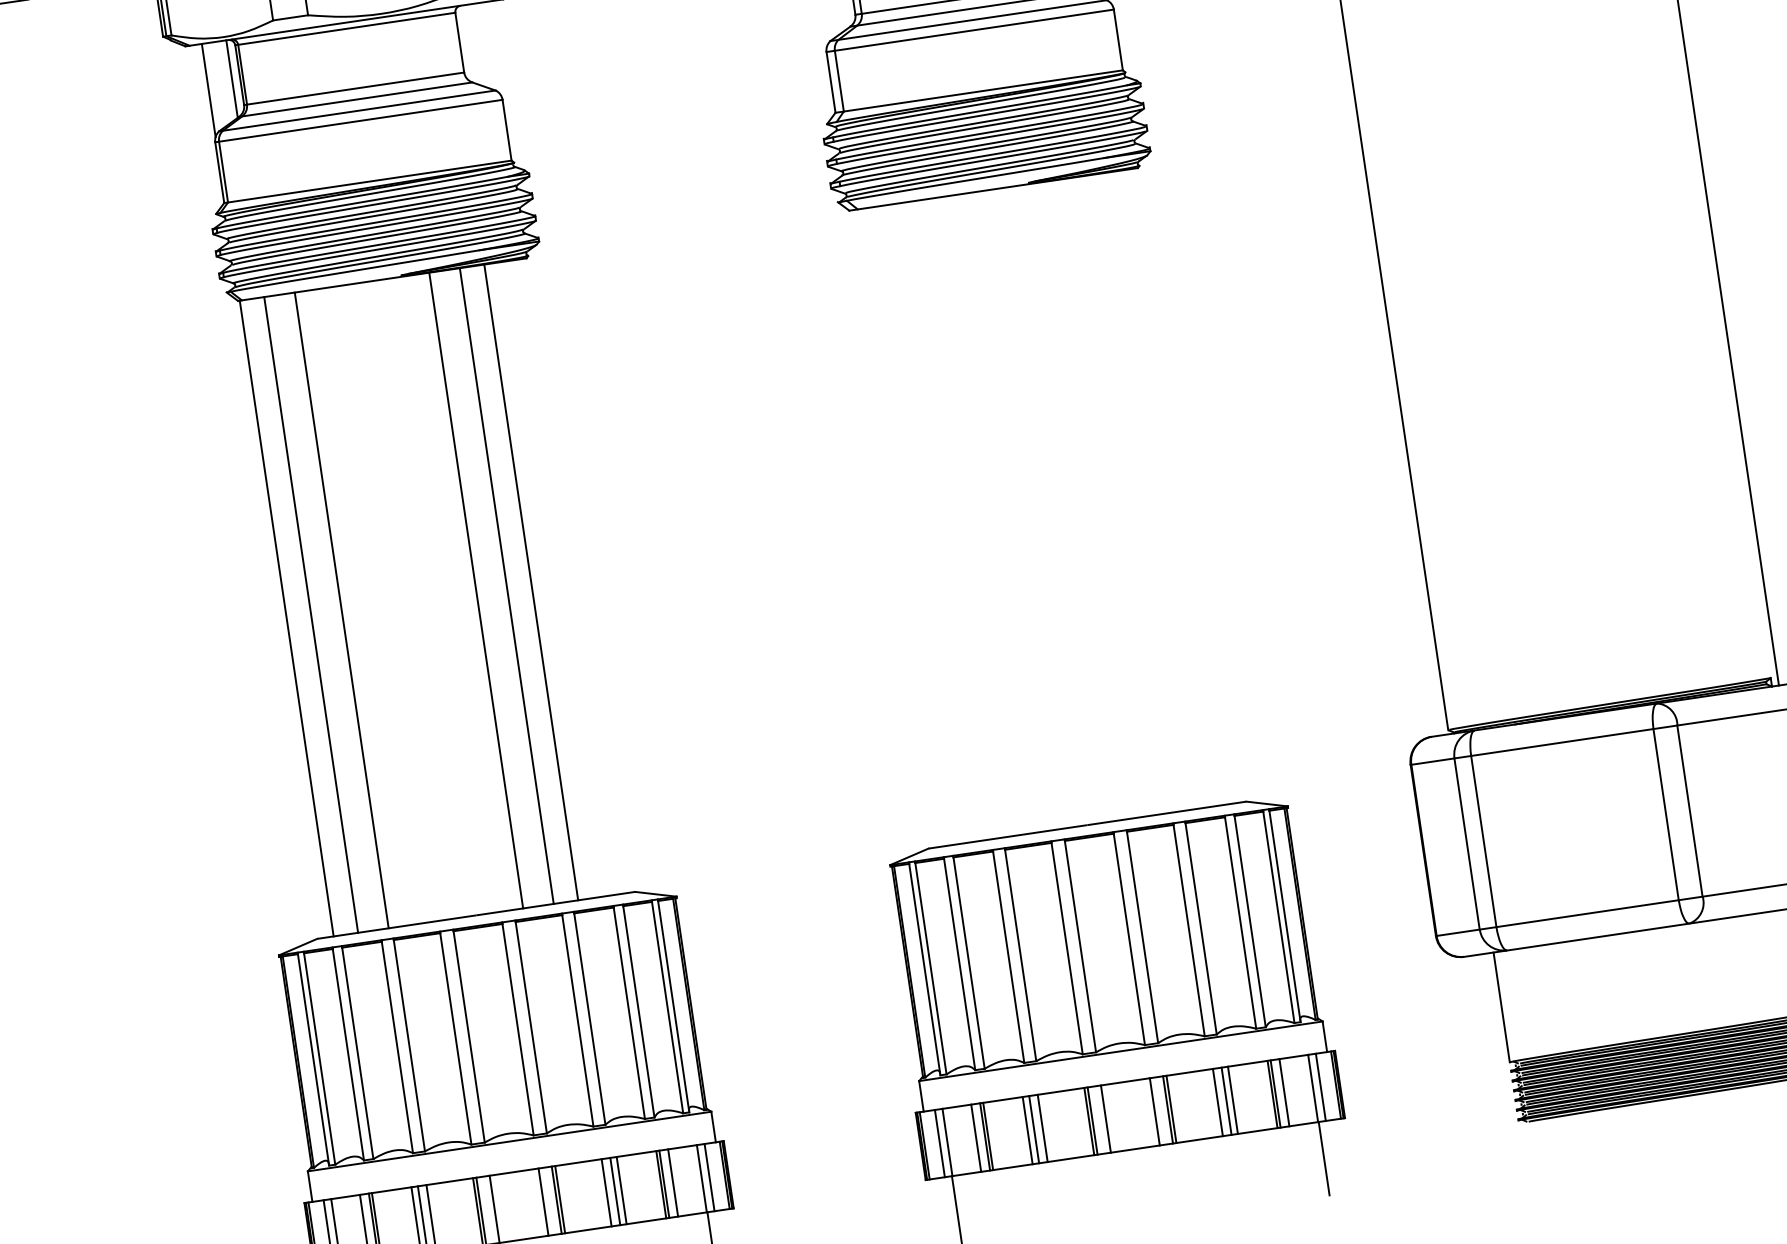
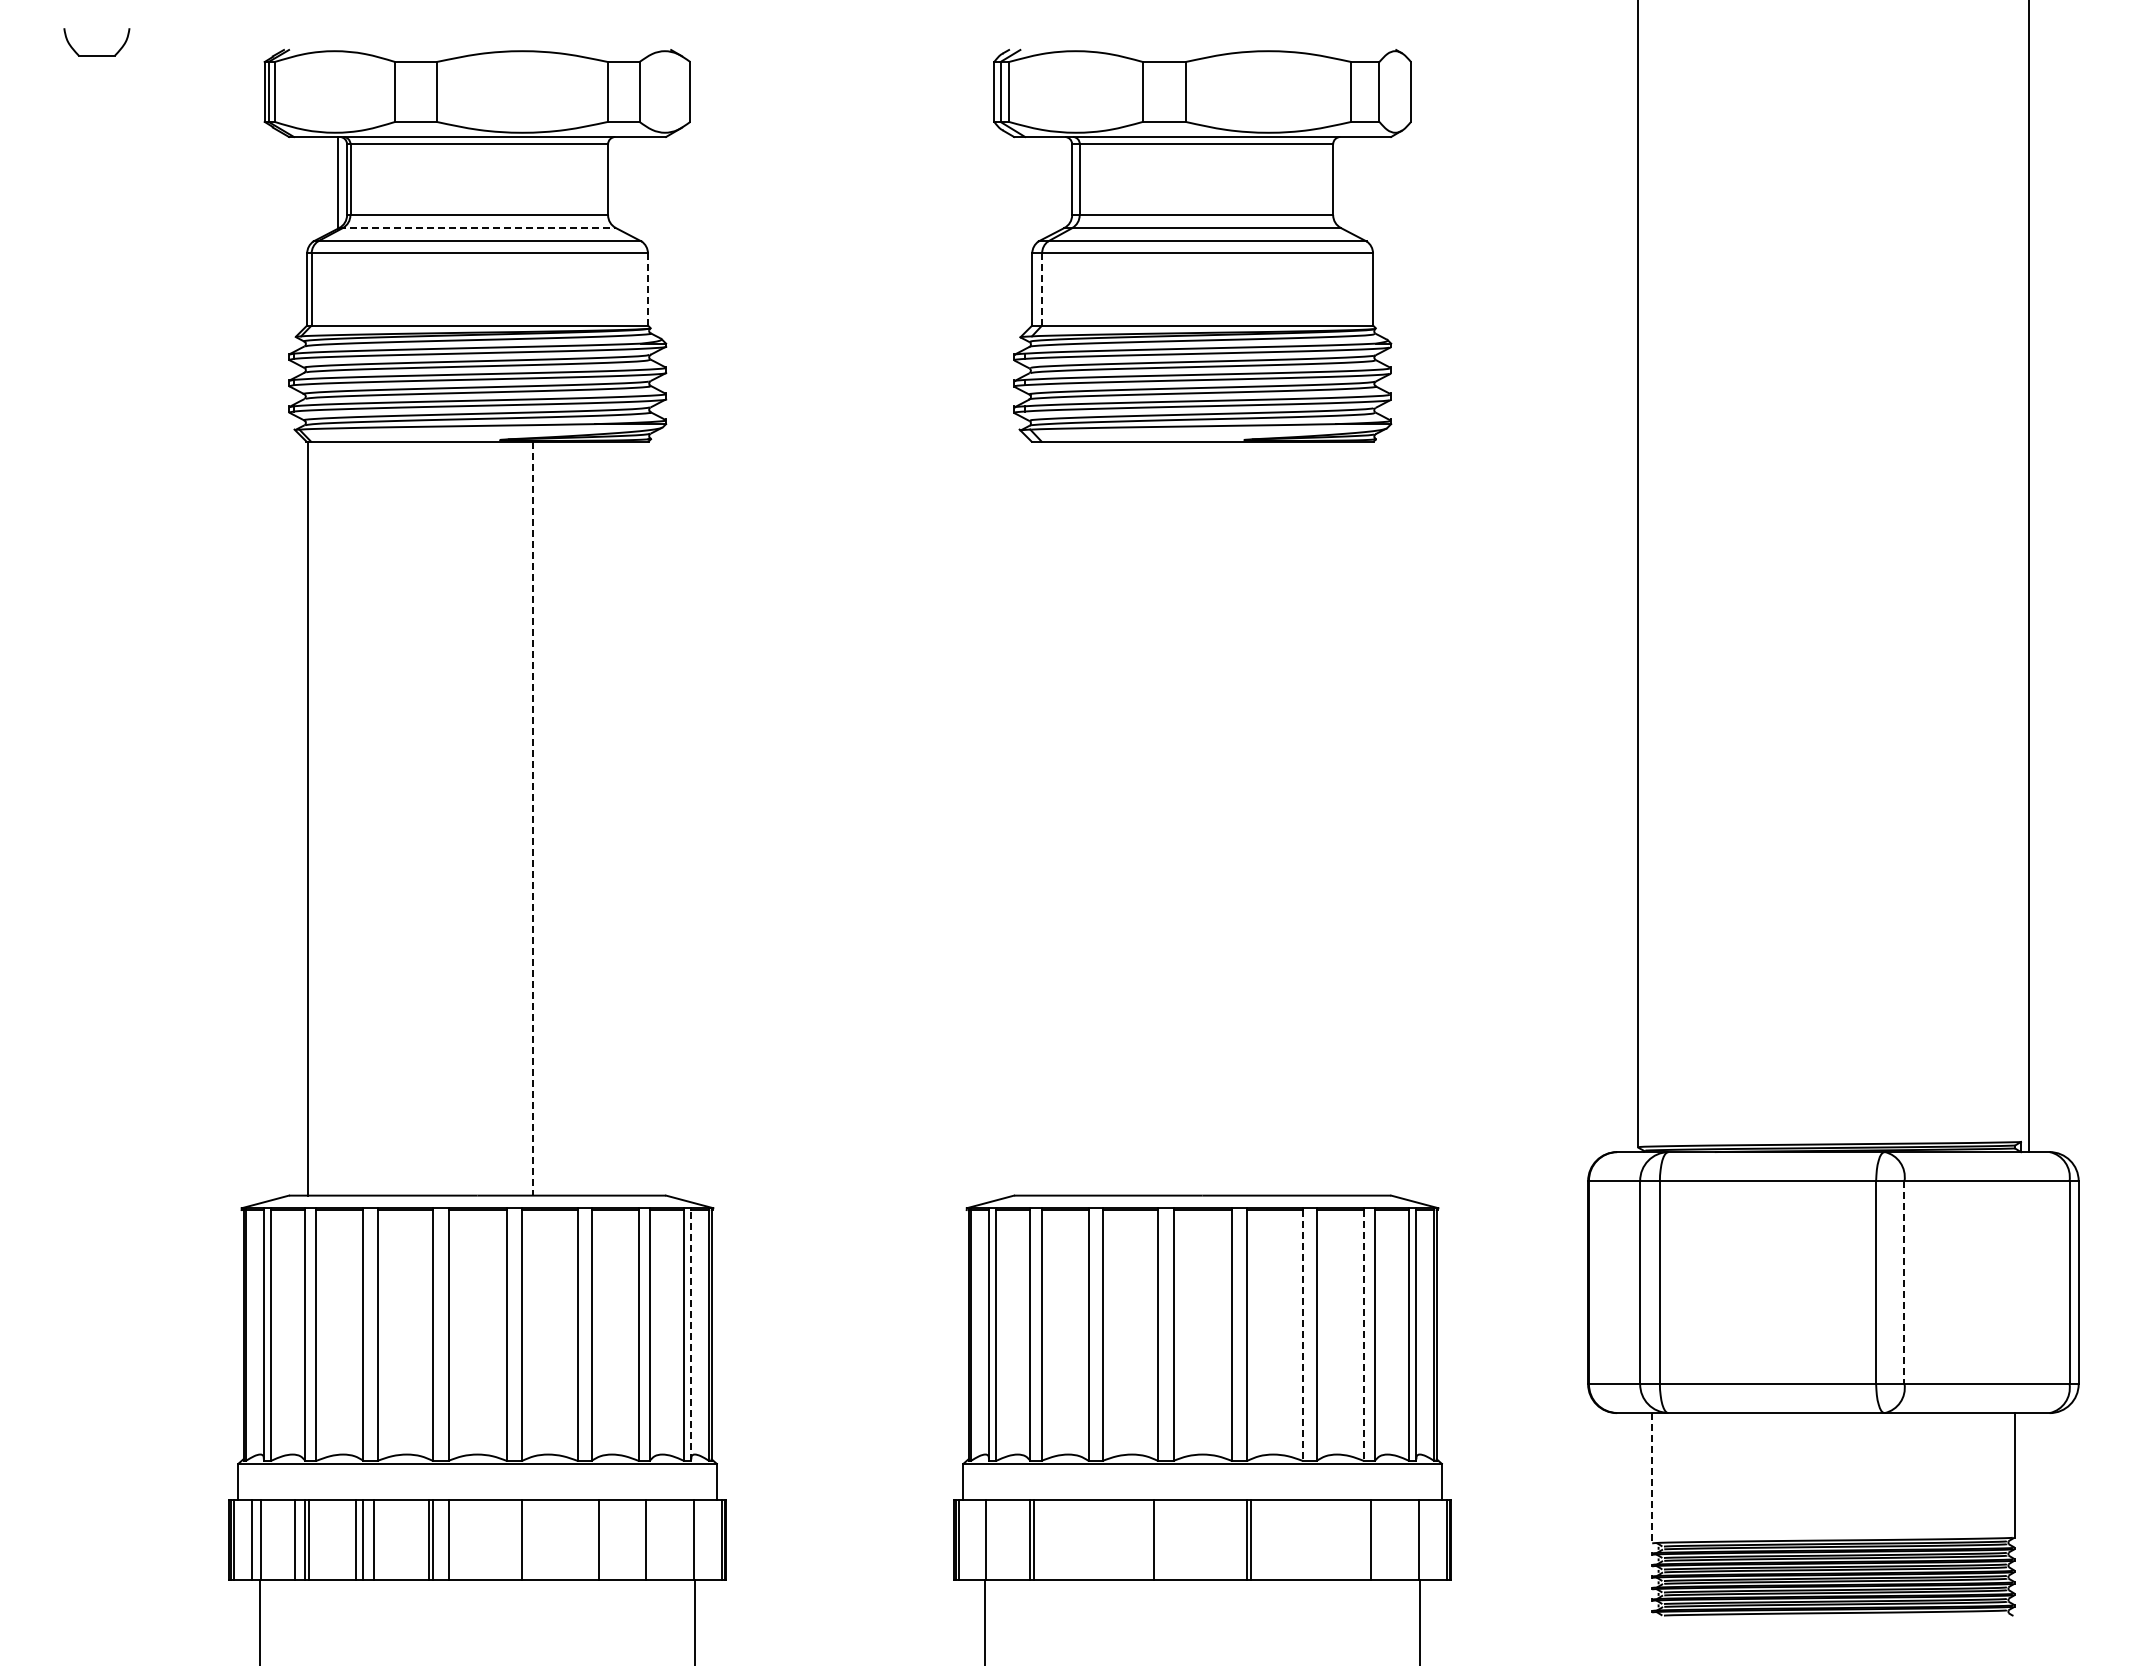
line: (839, 80) -> (1042, 288), solid -> dashed
line: (208, 90) -> (308, 192), removed
line: (356, 99) -> (478, 228), solid -> dashed
line: (506, 129) -> (647, 288), solid -> dashed
line: (531, 582) -> (598, 818), removed
line: (506, 586) -> (569, 818), removed
line: (476, 591) -> (533, 819), solid -> dashed
line: (341, 610) -> (373, 818), removed
line: (311, 614) -> (337, 818), removed
line: (1690, 810) -> (1904, 1282), solid -> dashed
line: (1240, 923) -> (1363, 1335), solid -> dashed
line: (1189, 930) -> (1302, 1335), solid -> dashed
line: (673, 1005) -> (691, 1334), solid -> dashed
line: (1501, 1007) -> (1652, 1478), solid -> dashed
line: (1320, 1086) -> (1428, 1539), removed
line: (1284, 1092) -> (1385, 1539), removed
line: (1275, 1093) -> (1374, 1539), removed
line: (1233, 1099) -> (1324, 1539), removed
line: (1226, 1100) -> (1316, 1539), removed
line: (1217, 1102) -> (1306, 1539), removed
line: (1154, 1111) -> (1231, 1539), removed
line: (1105, 1118) -> (1173, 1539), removed
line: (1092, 1120) -> (1157, 1539), removed
line: (1042, 1128) -> (1098, 1539), removed
line: (1034, 1129) -> (1088, 1539), removed
line: (1027, 1130) -> (1080, 1539), removed
line: (975, 1137) -> (1019, 1539), removed
line: (939, 1143) -> (976, 1539), removed
line: (709, 1177) -> (703, 1539), removed
line: (673, 1182) -> (660, 1539), removed
line: (663, 1183) -> (649, 1539), removed
line: (615, 1191) -> (591, 1539), removed
line: (606, 1192) -> (581, 1539), removed
line: (560, 1199) -> (526, 1539), removed
line: (543, 1201) -> (506, 1539), removed

